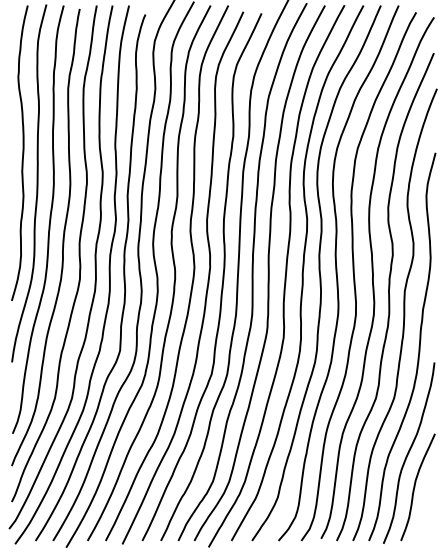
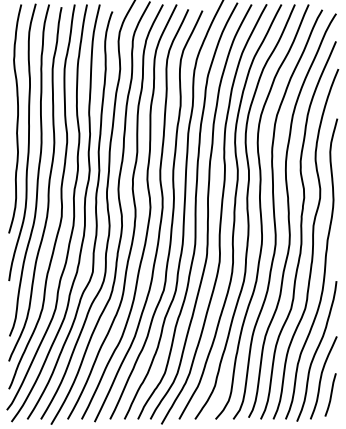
curve: (426, 509) -> (330, 395), added

